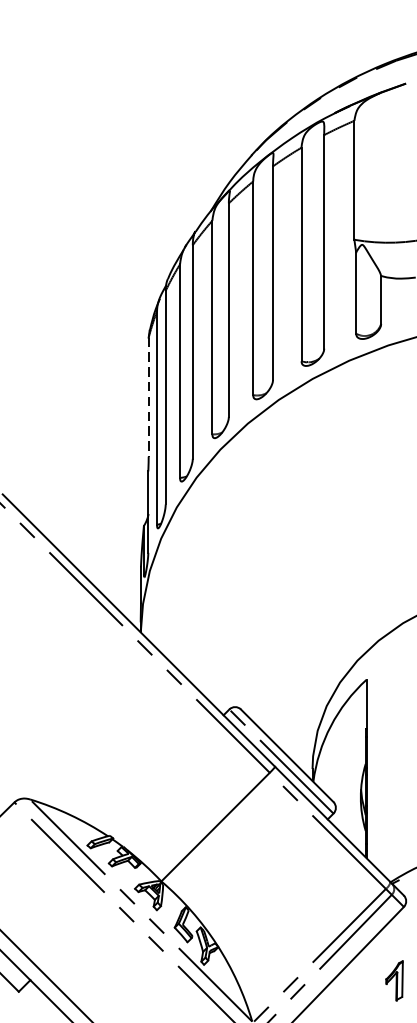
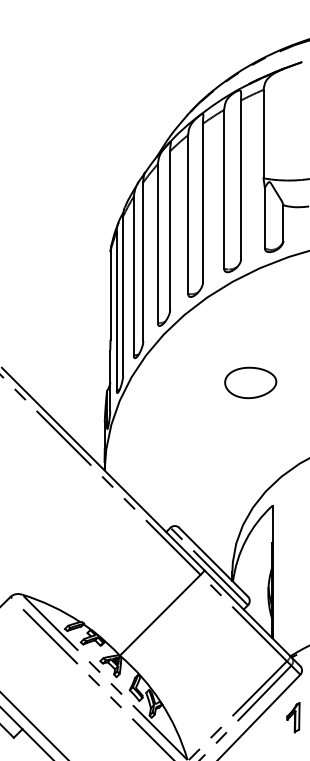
line: (148, 397) -> (110, 295), dashed -> solid
part: (336, 514) -> (250, 382), added
part: (394, 980) -> (293, 717), moved

